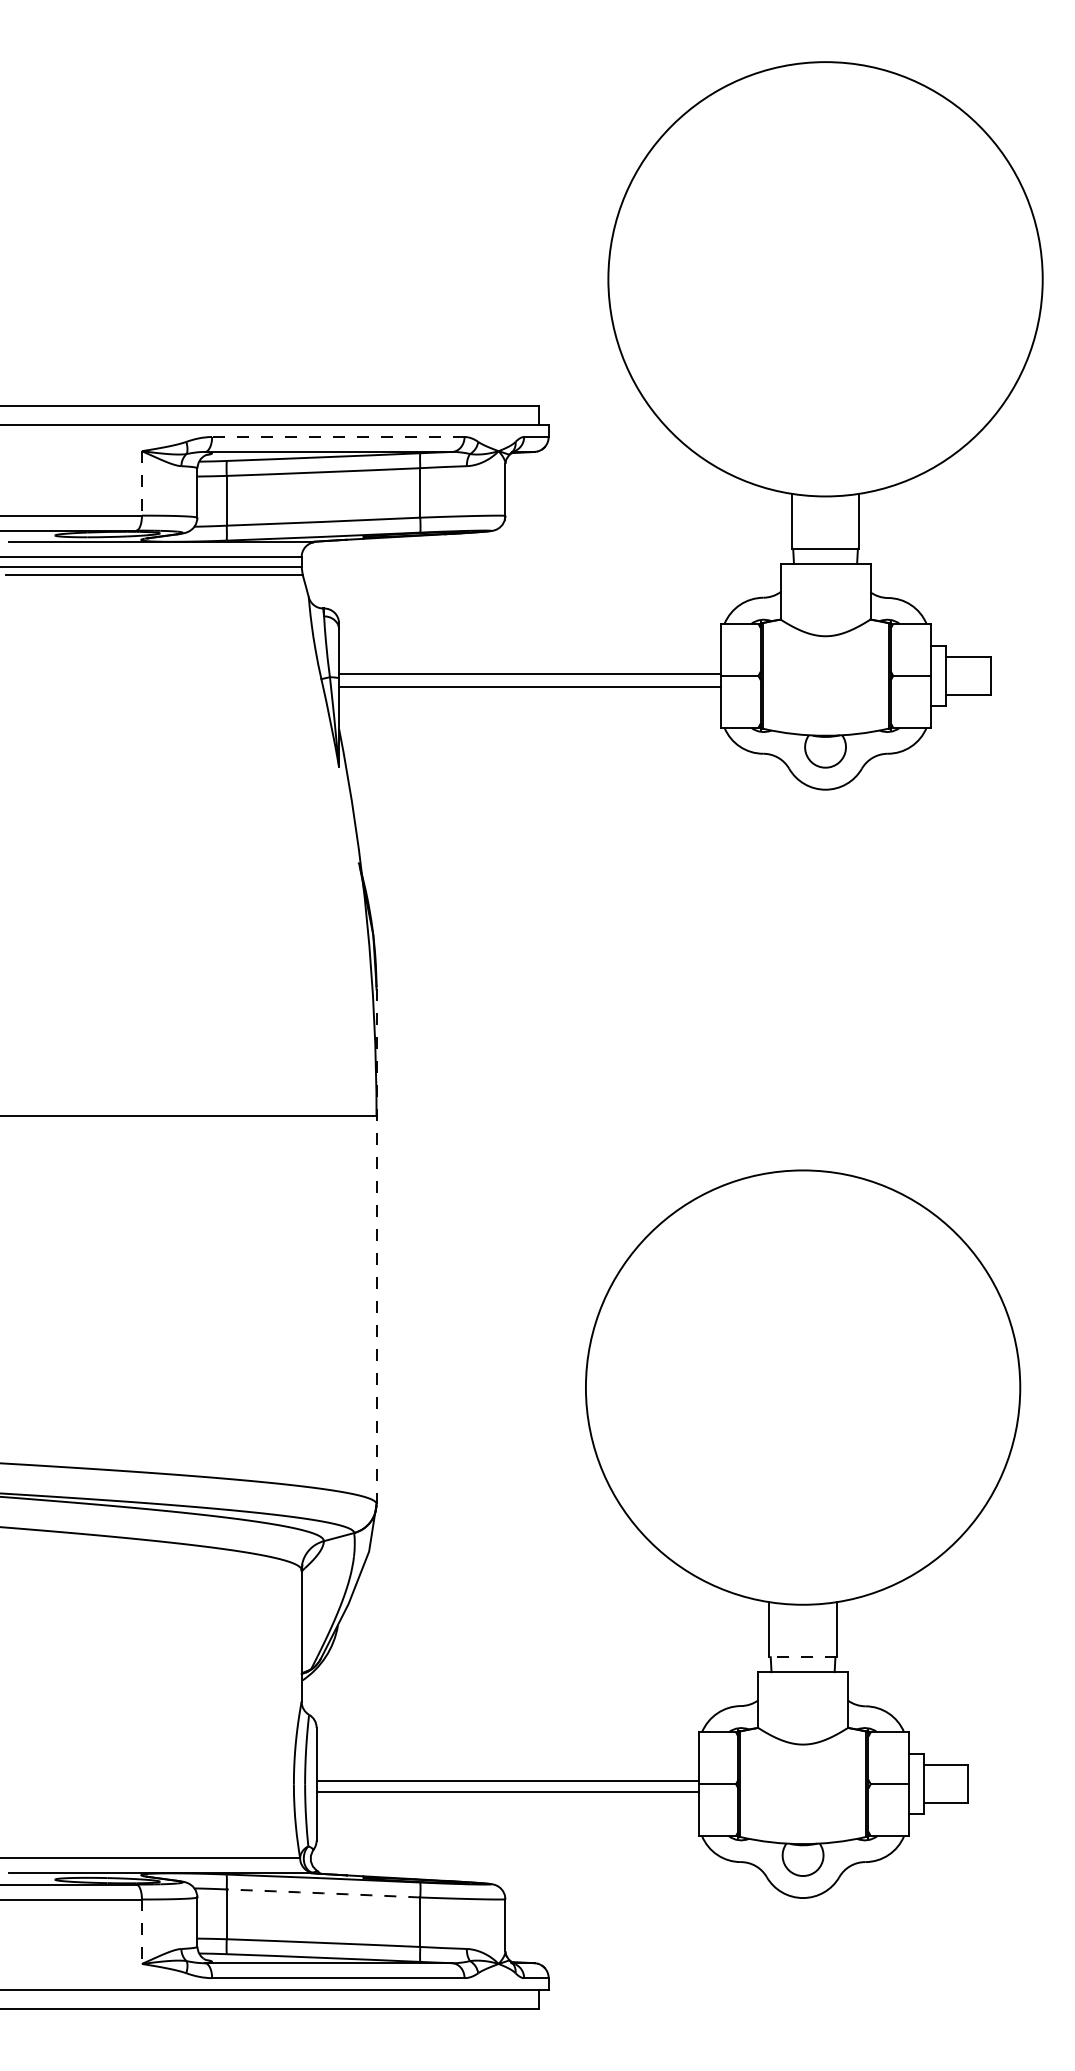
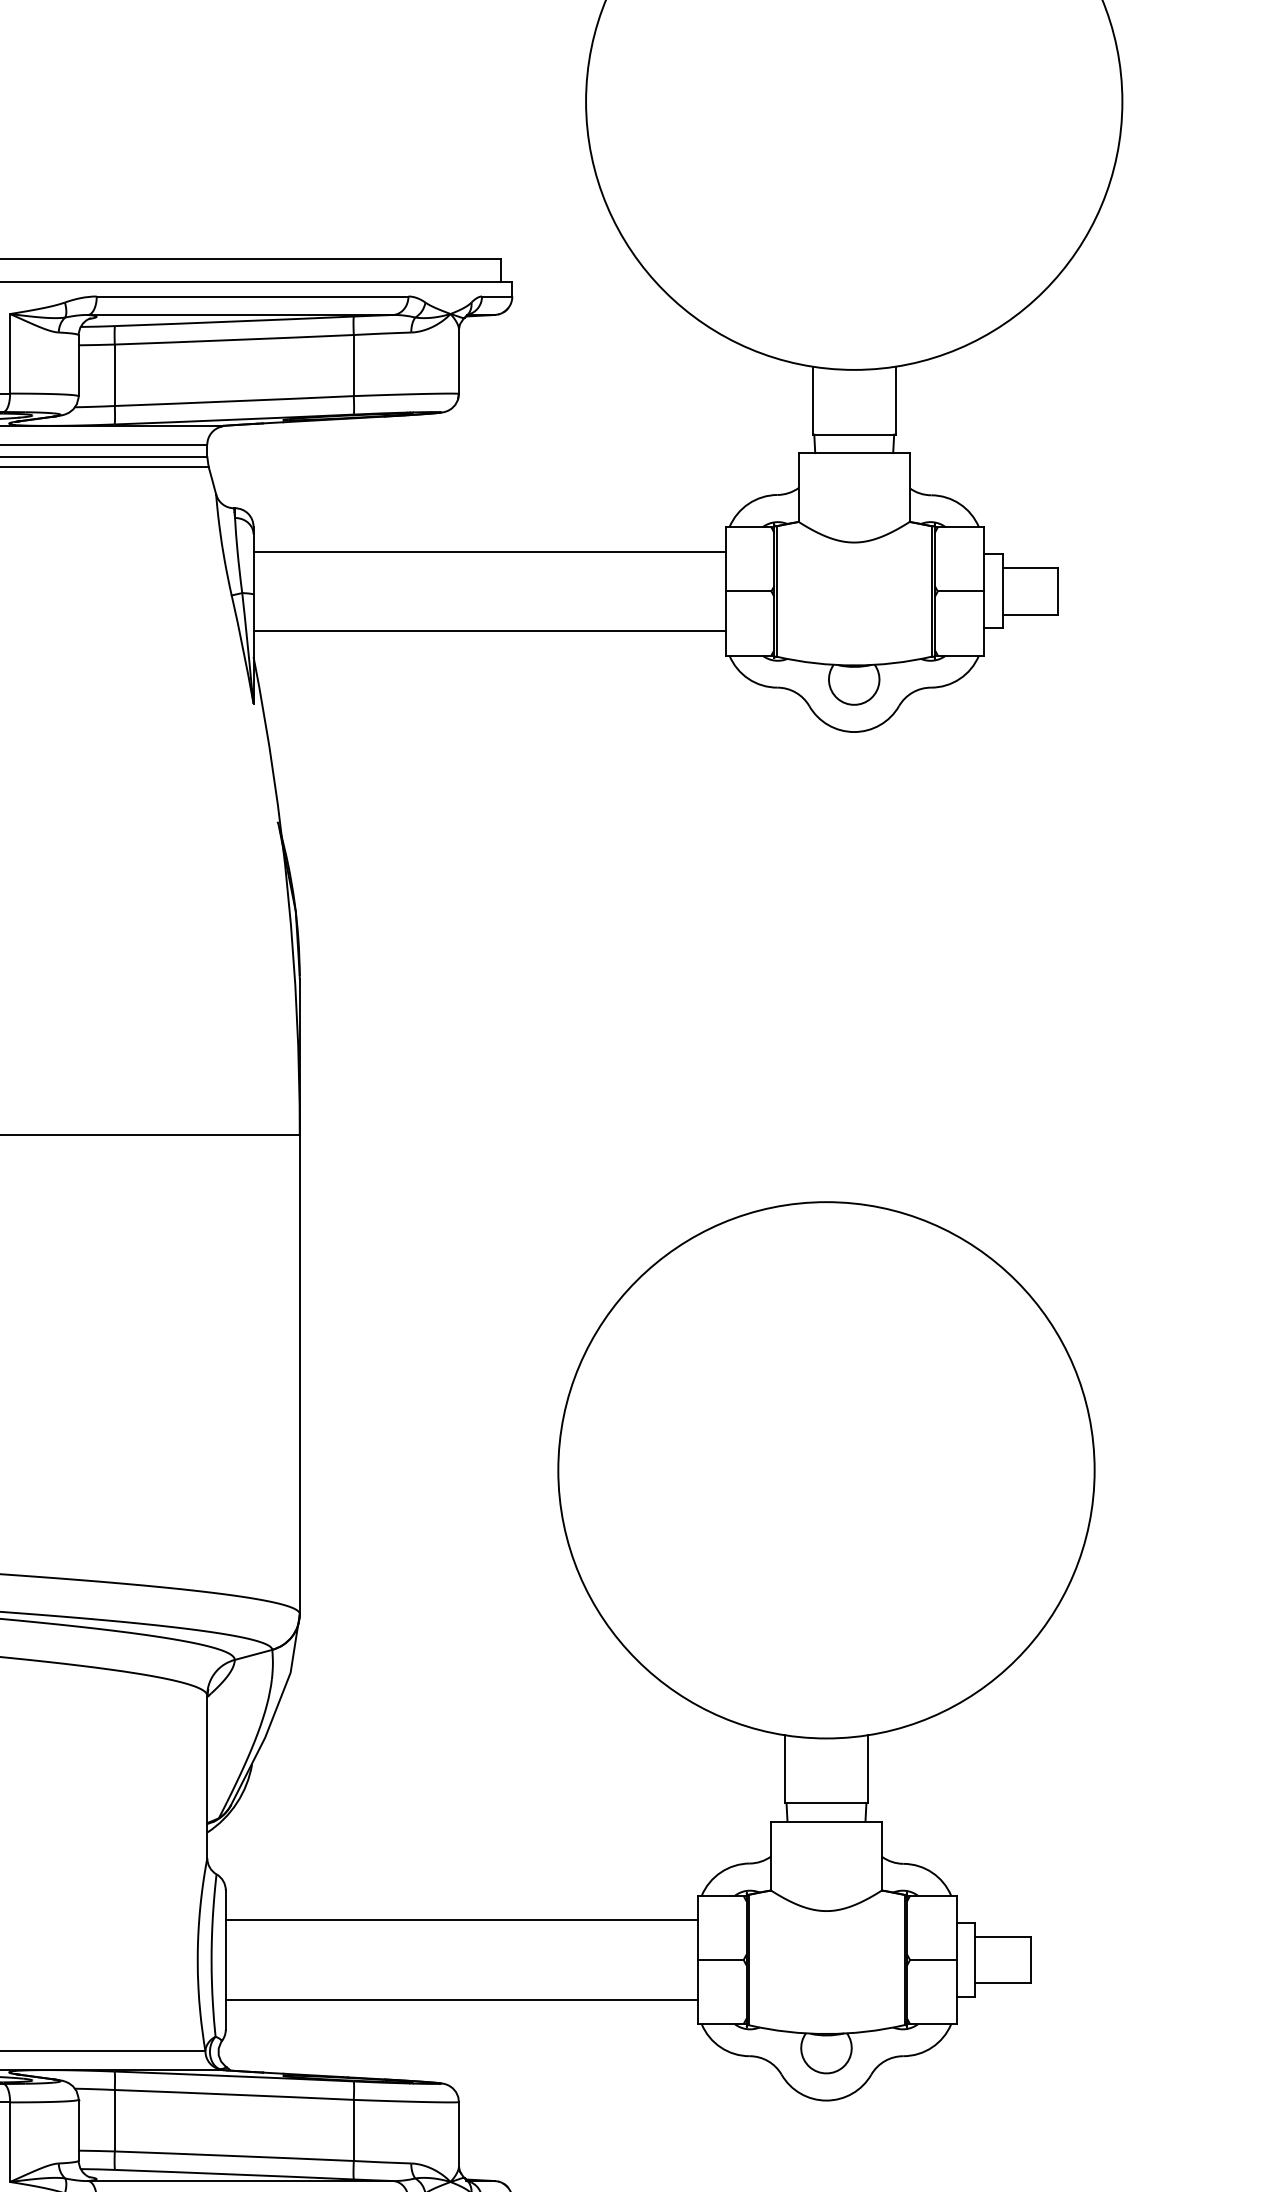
line: (337, 437) -> (251, 297), dashed -> solid
line: (141, 483) -> (9, 353), dashed -> solid
line: (530, 674) -> (489, 631), moved
line: (530, 686) -> (489, 551), moved
line: (376, 1247) -> (299, 1297), dashed -> solid
line: (803, 1657) -> (826, 1803), dashed -> solid
line: (507, 1780) -> (461, 1999), moved
line: (507, 1791) -> (461, 1919), moved
arc: (323, 1893) -> (234, 2094), dashed -> solid
line: (141, 1932) -> (9, 2143), dashed -> solid

